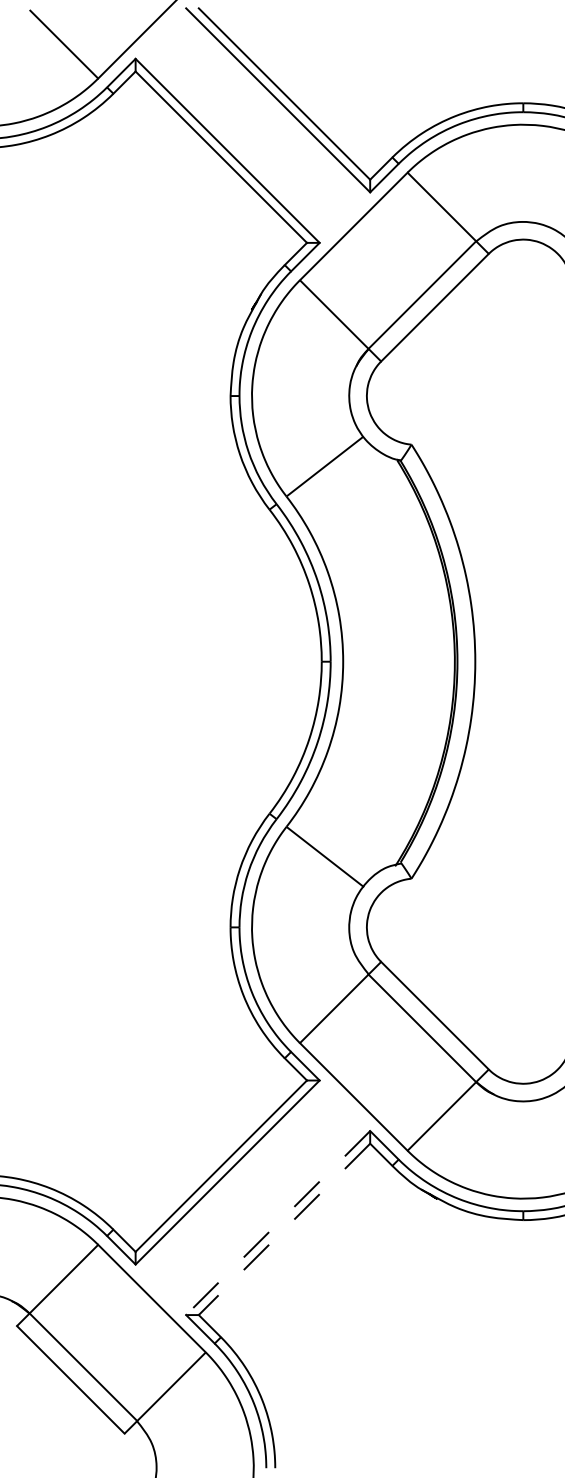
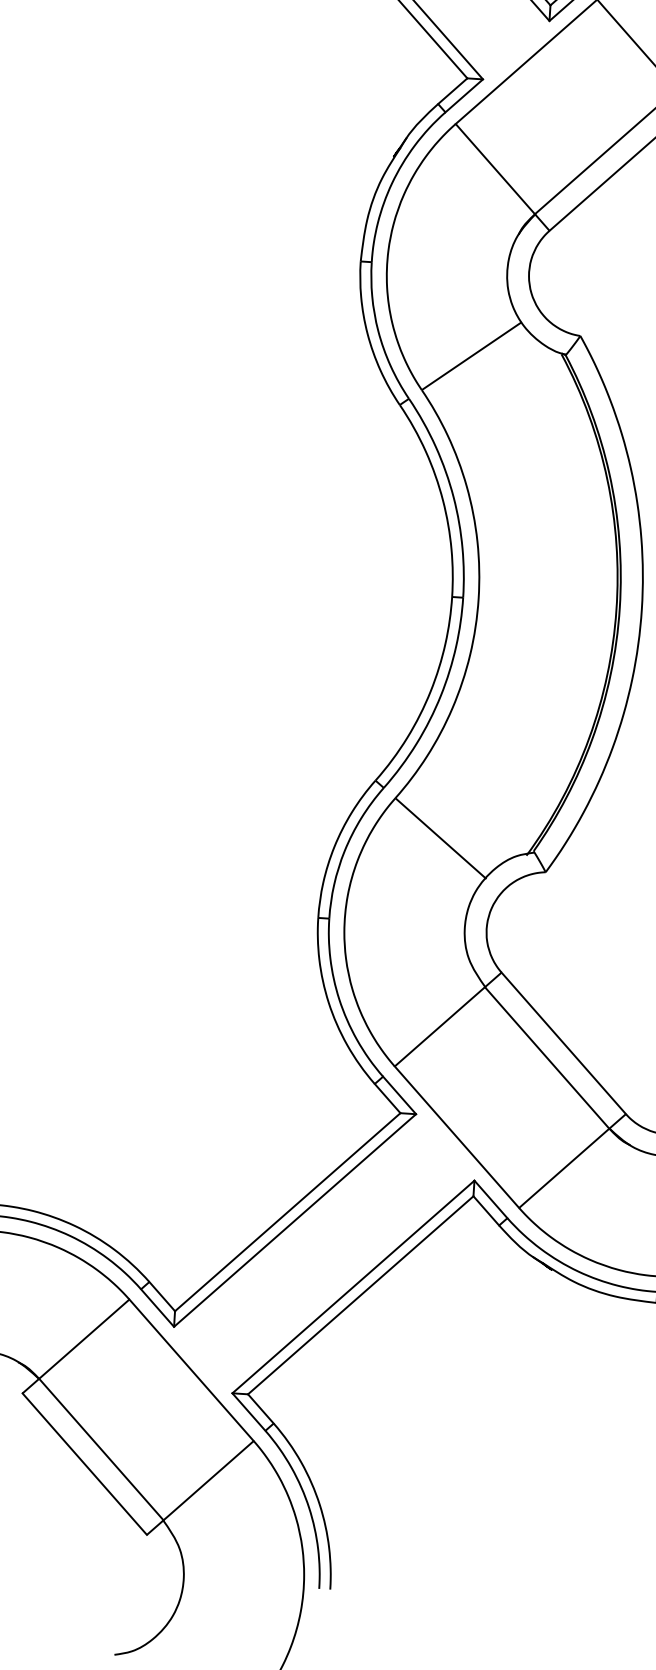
line: (277, 1223) -> (352, 1287), dashed -> solid
line: (284, 1229) -> (360, 1295), dashed -> solid

